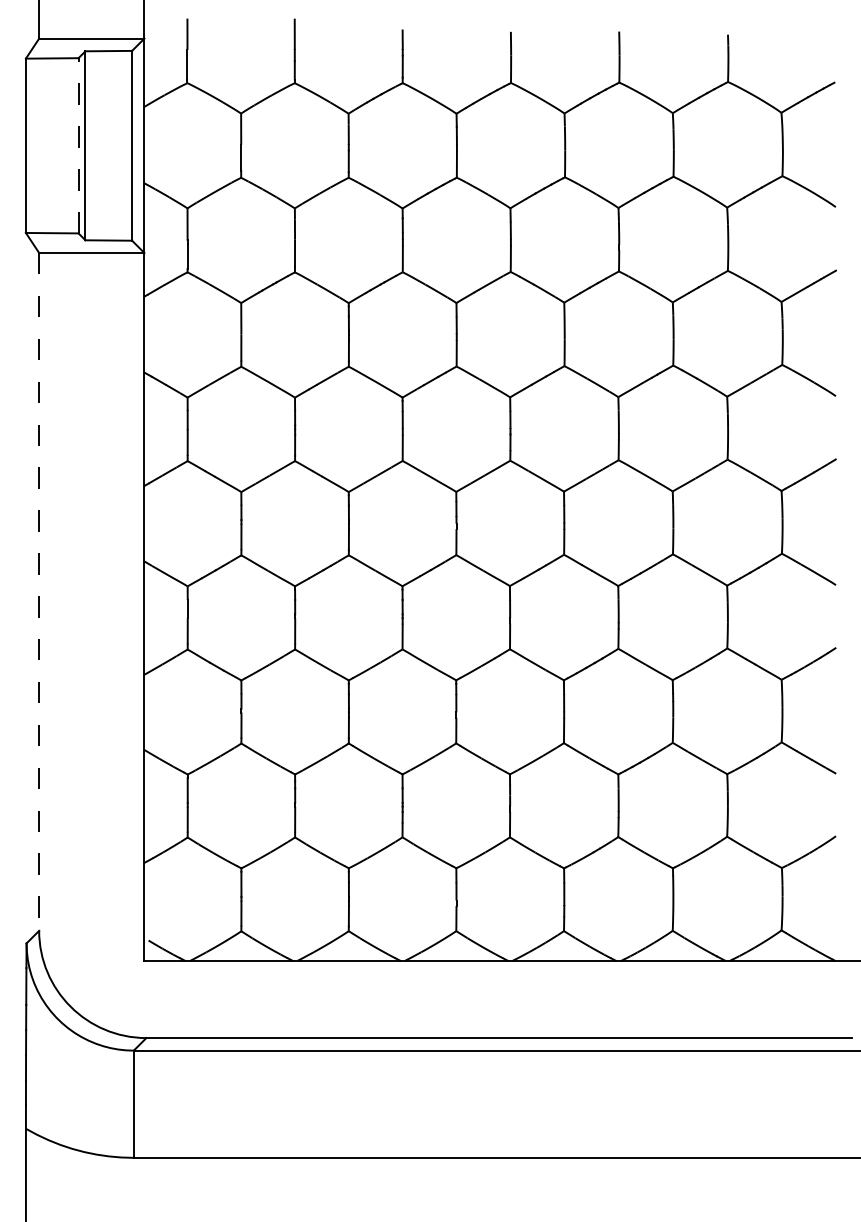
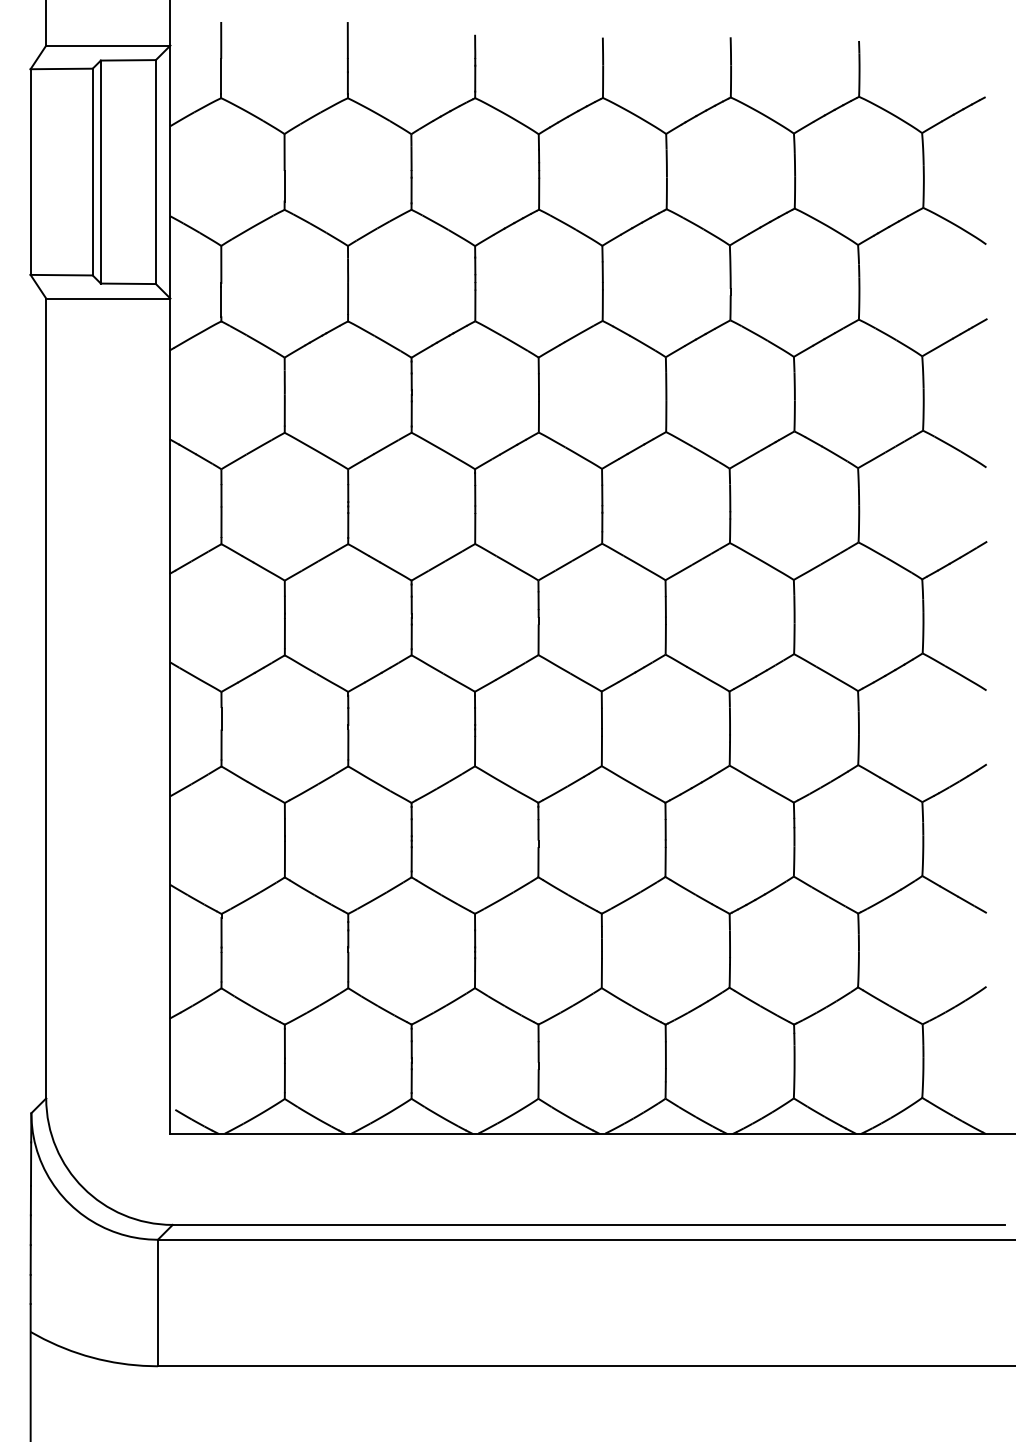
line: (78, 145) -> (92, 171), dashed -> solid
line: (39, 591) -> (46, 697), dashed -> solid

